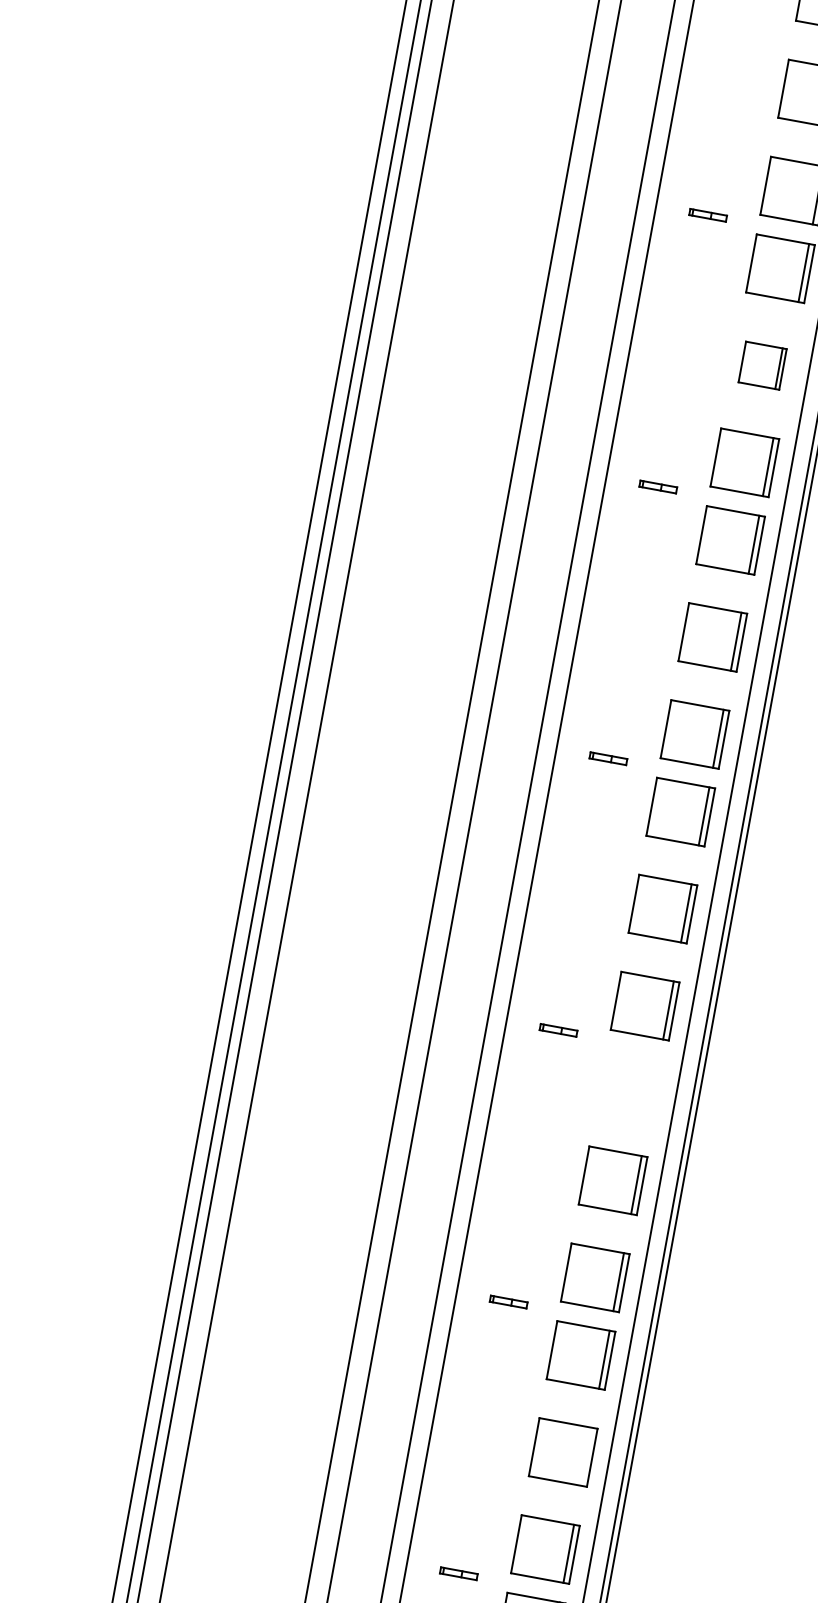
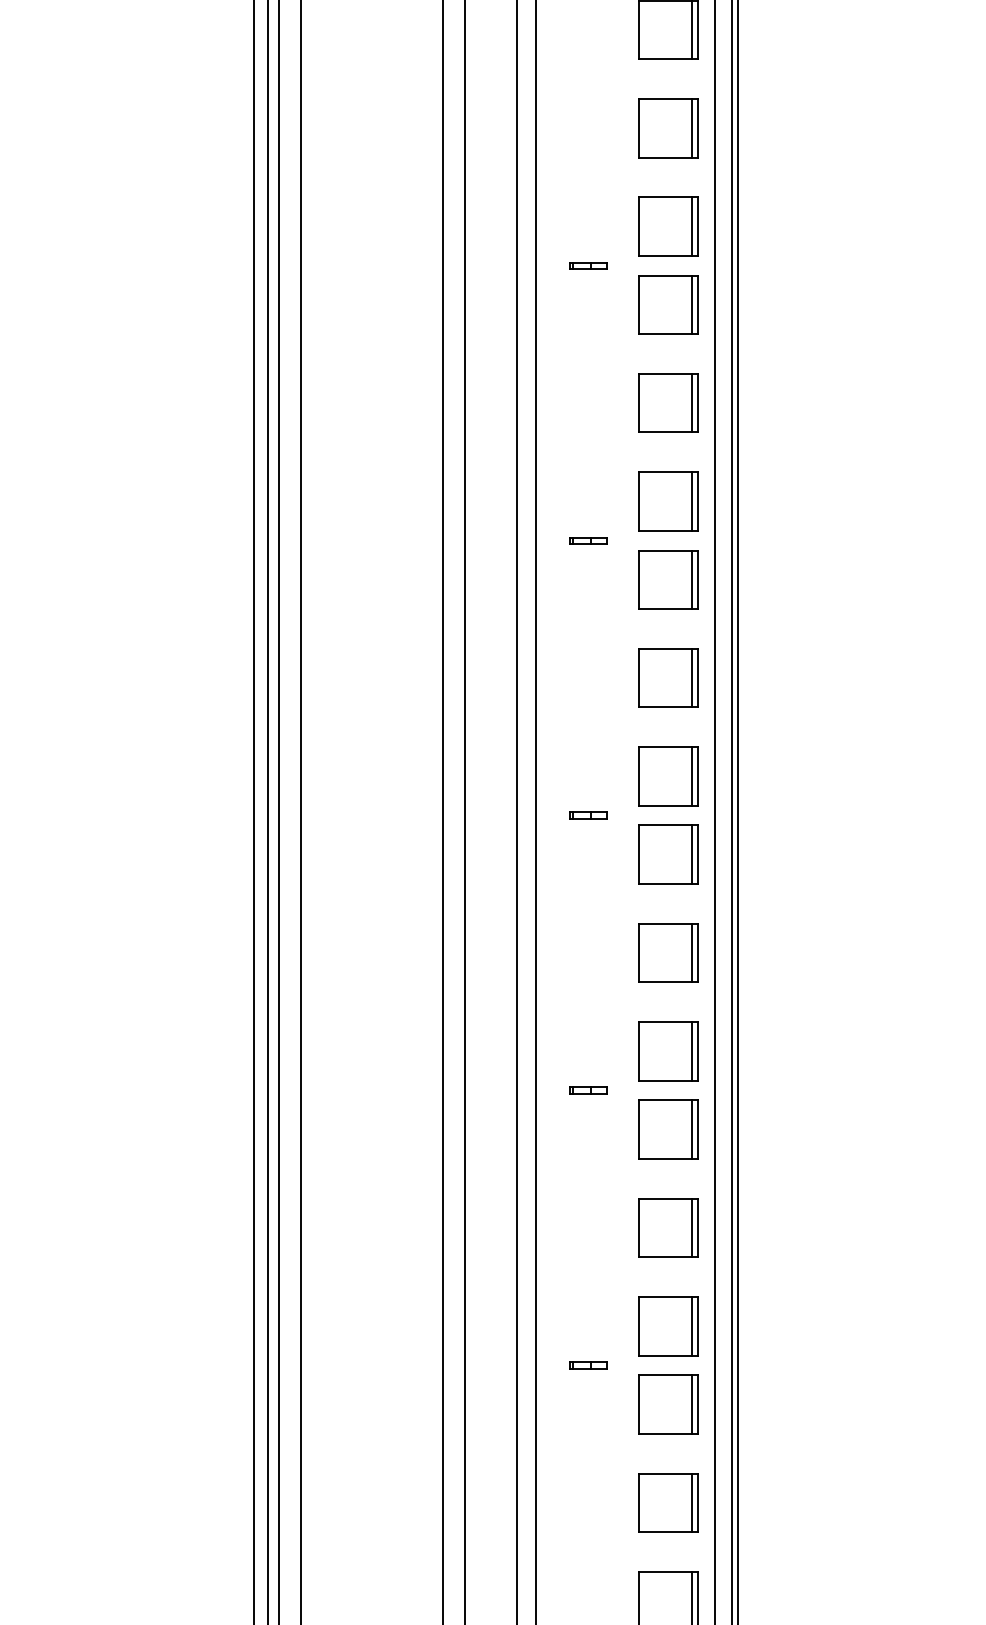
part: (762, 365) -> (668, 402), size x1.43
part: (630, 1083) -> (668, 1129), added
line: (586, 1456) -> (692, 1502), added

